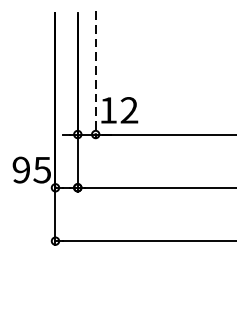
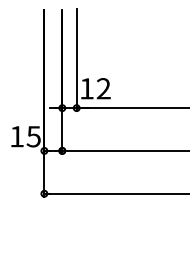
line: (95, 75) -> (76, 60), dashed -> solid
text: (20, 169) -> (16, 136), 95 -> 15

